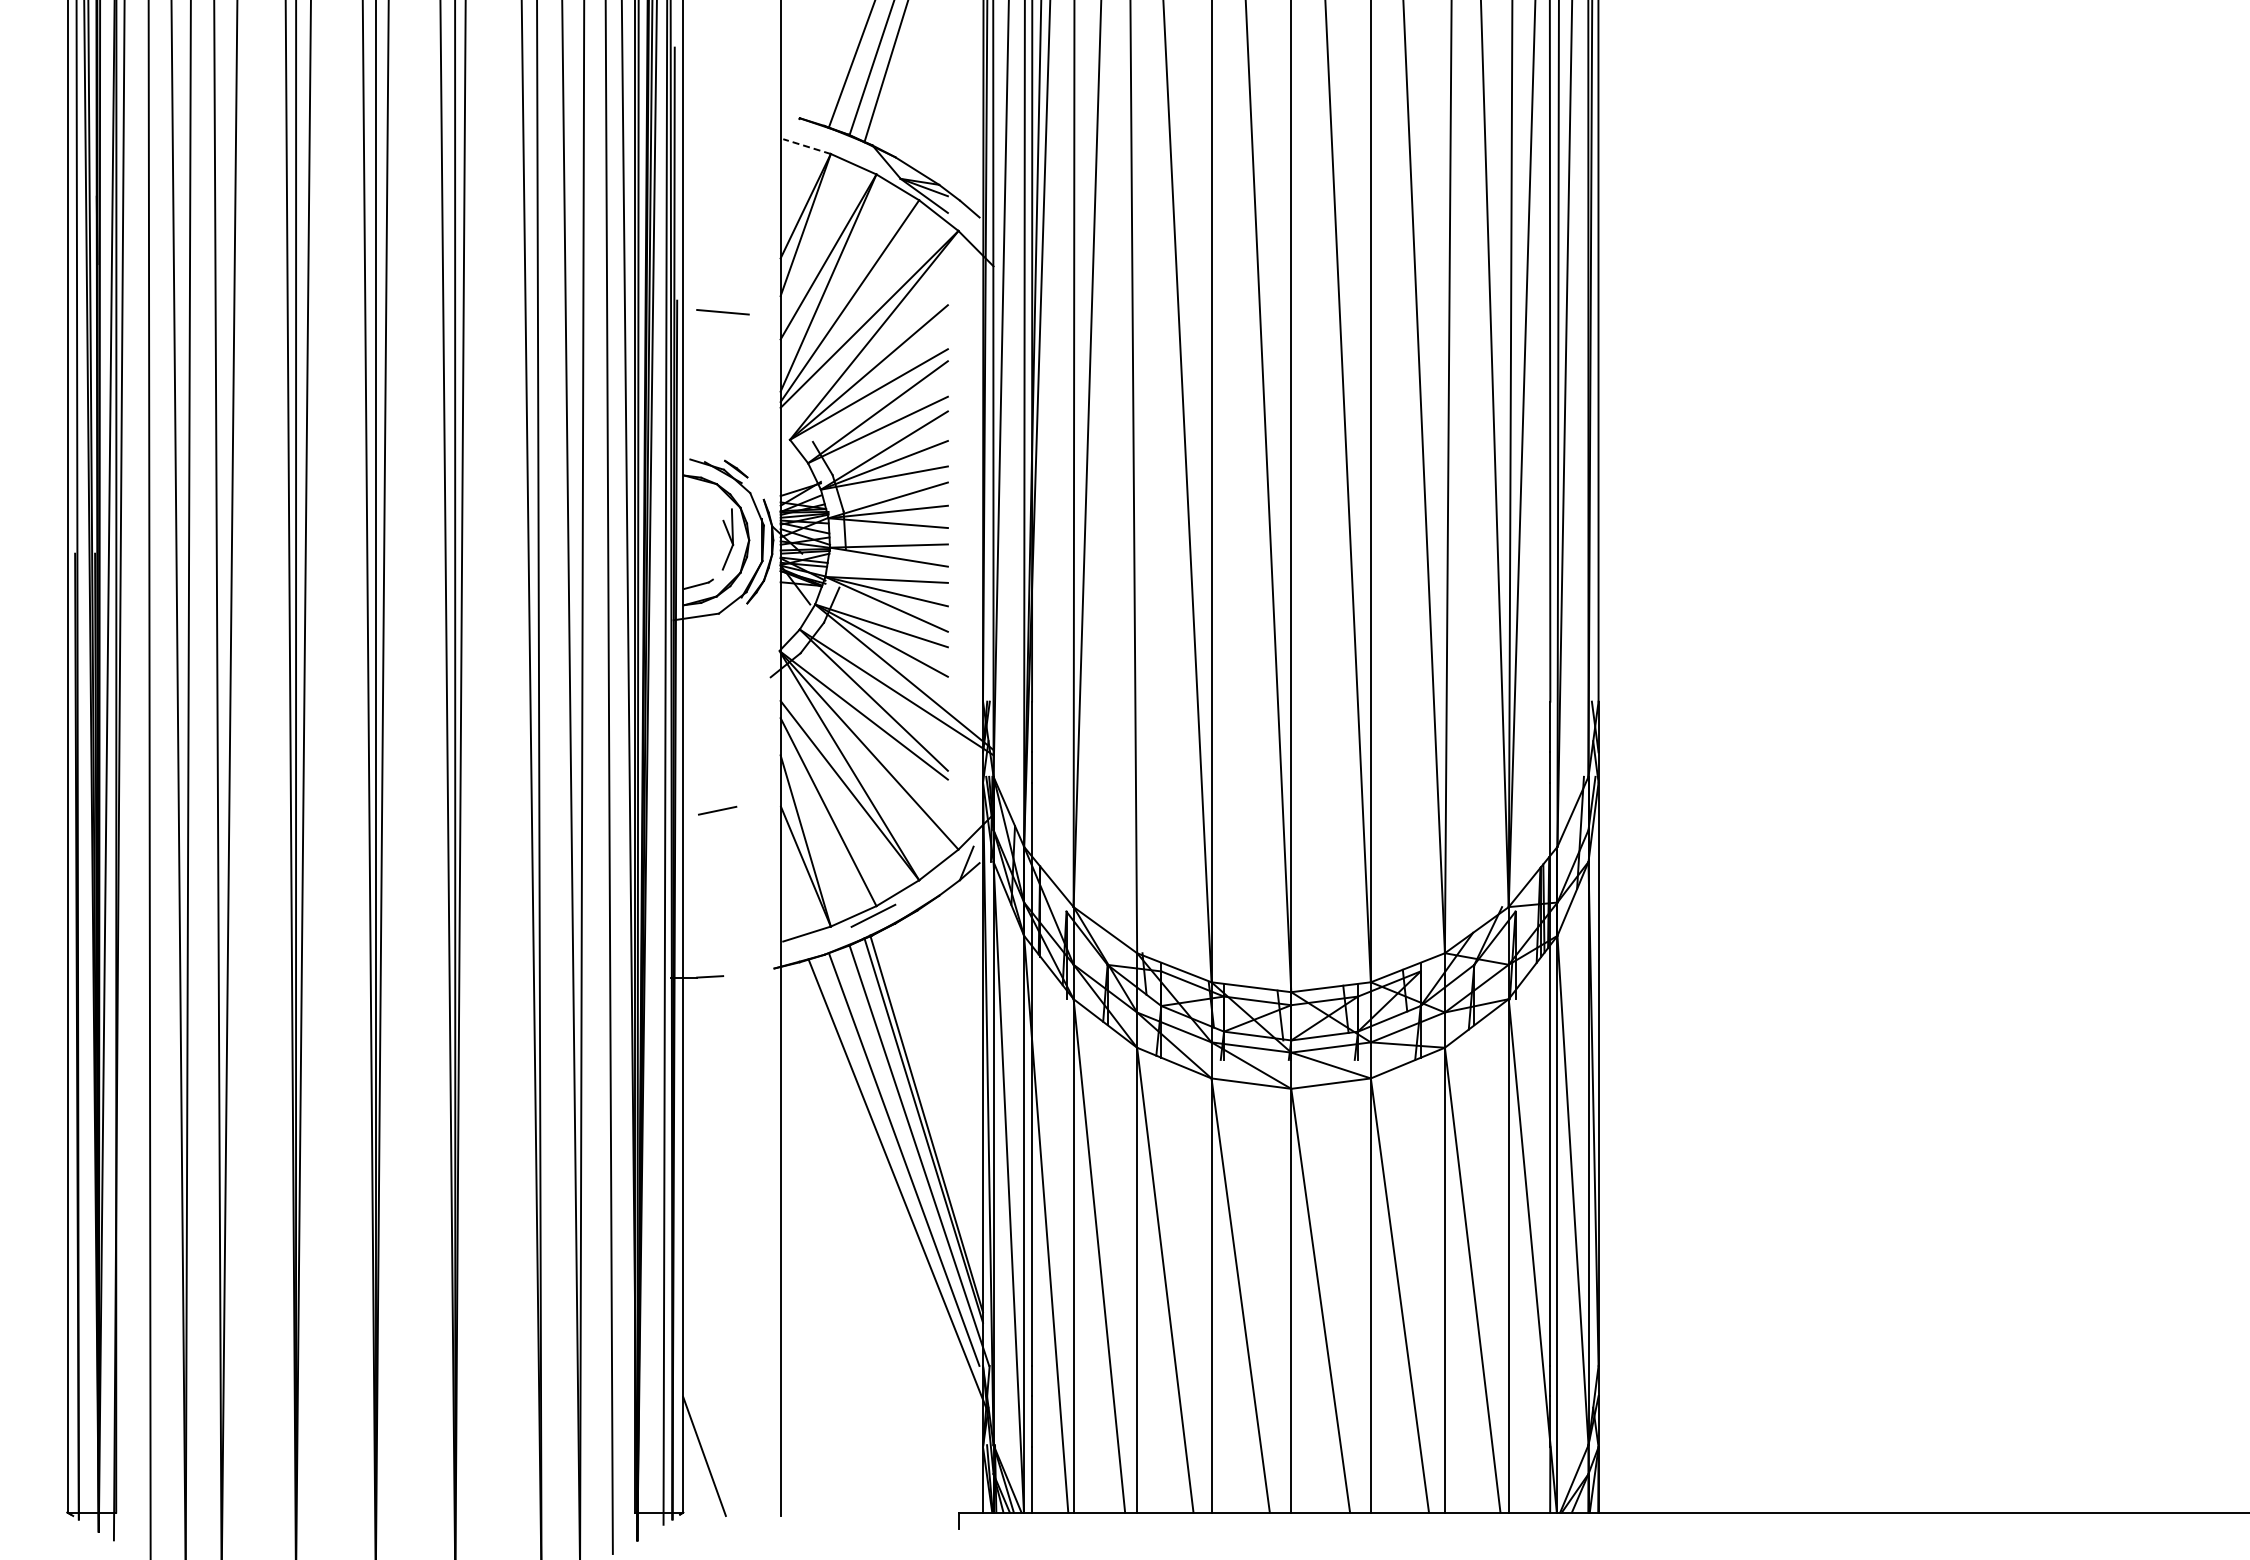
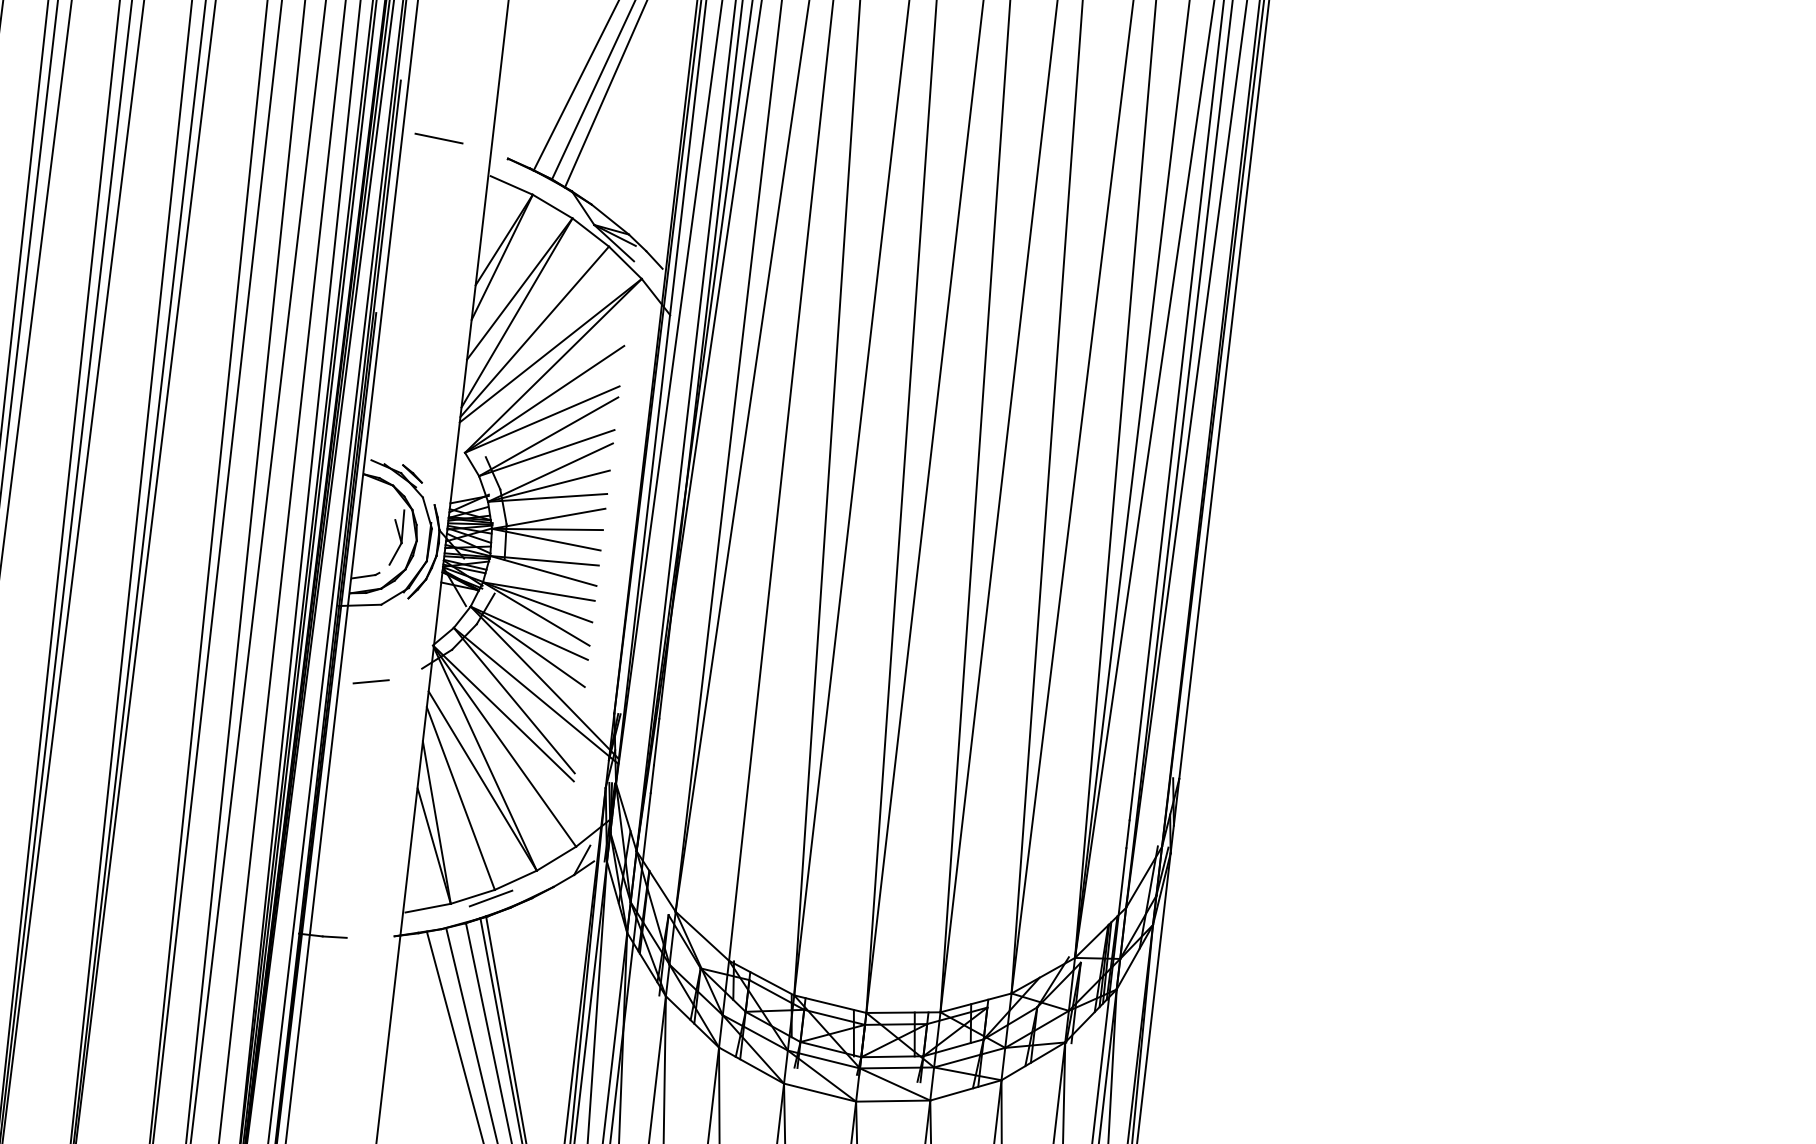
line: (807, 146) -> (512, 185), dashed -> solid
line: (722, 312) -> (438, 138), moved
line: (717, 810) -> (371, 681), moved

